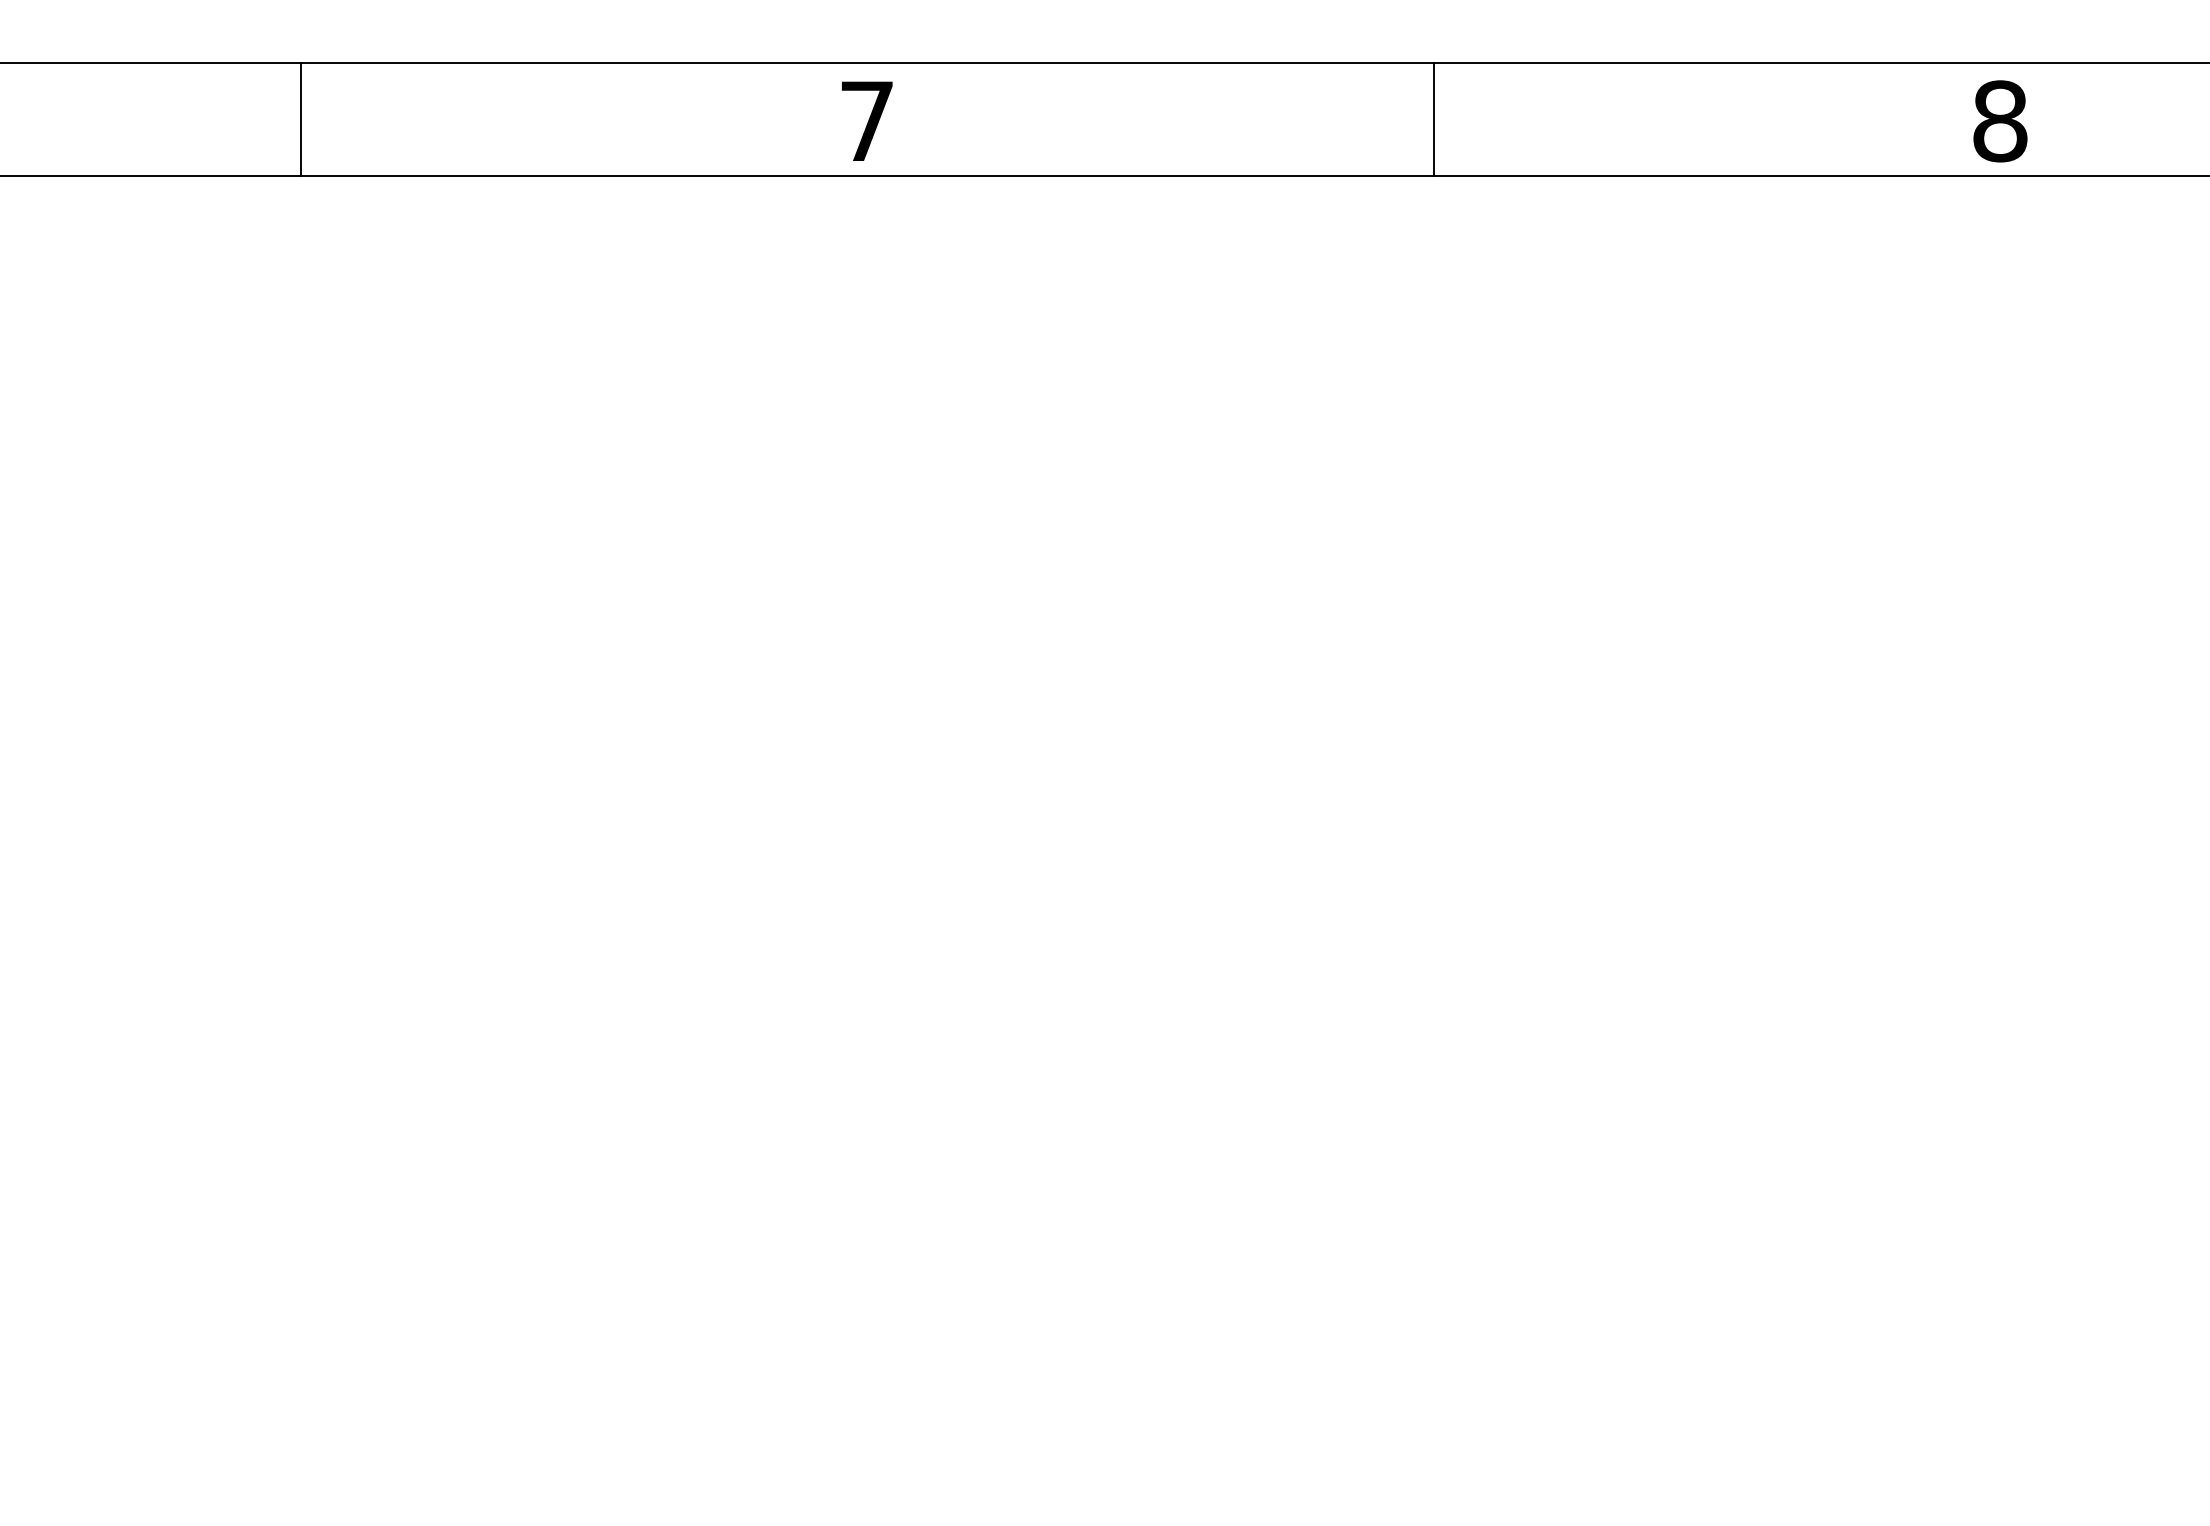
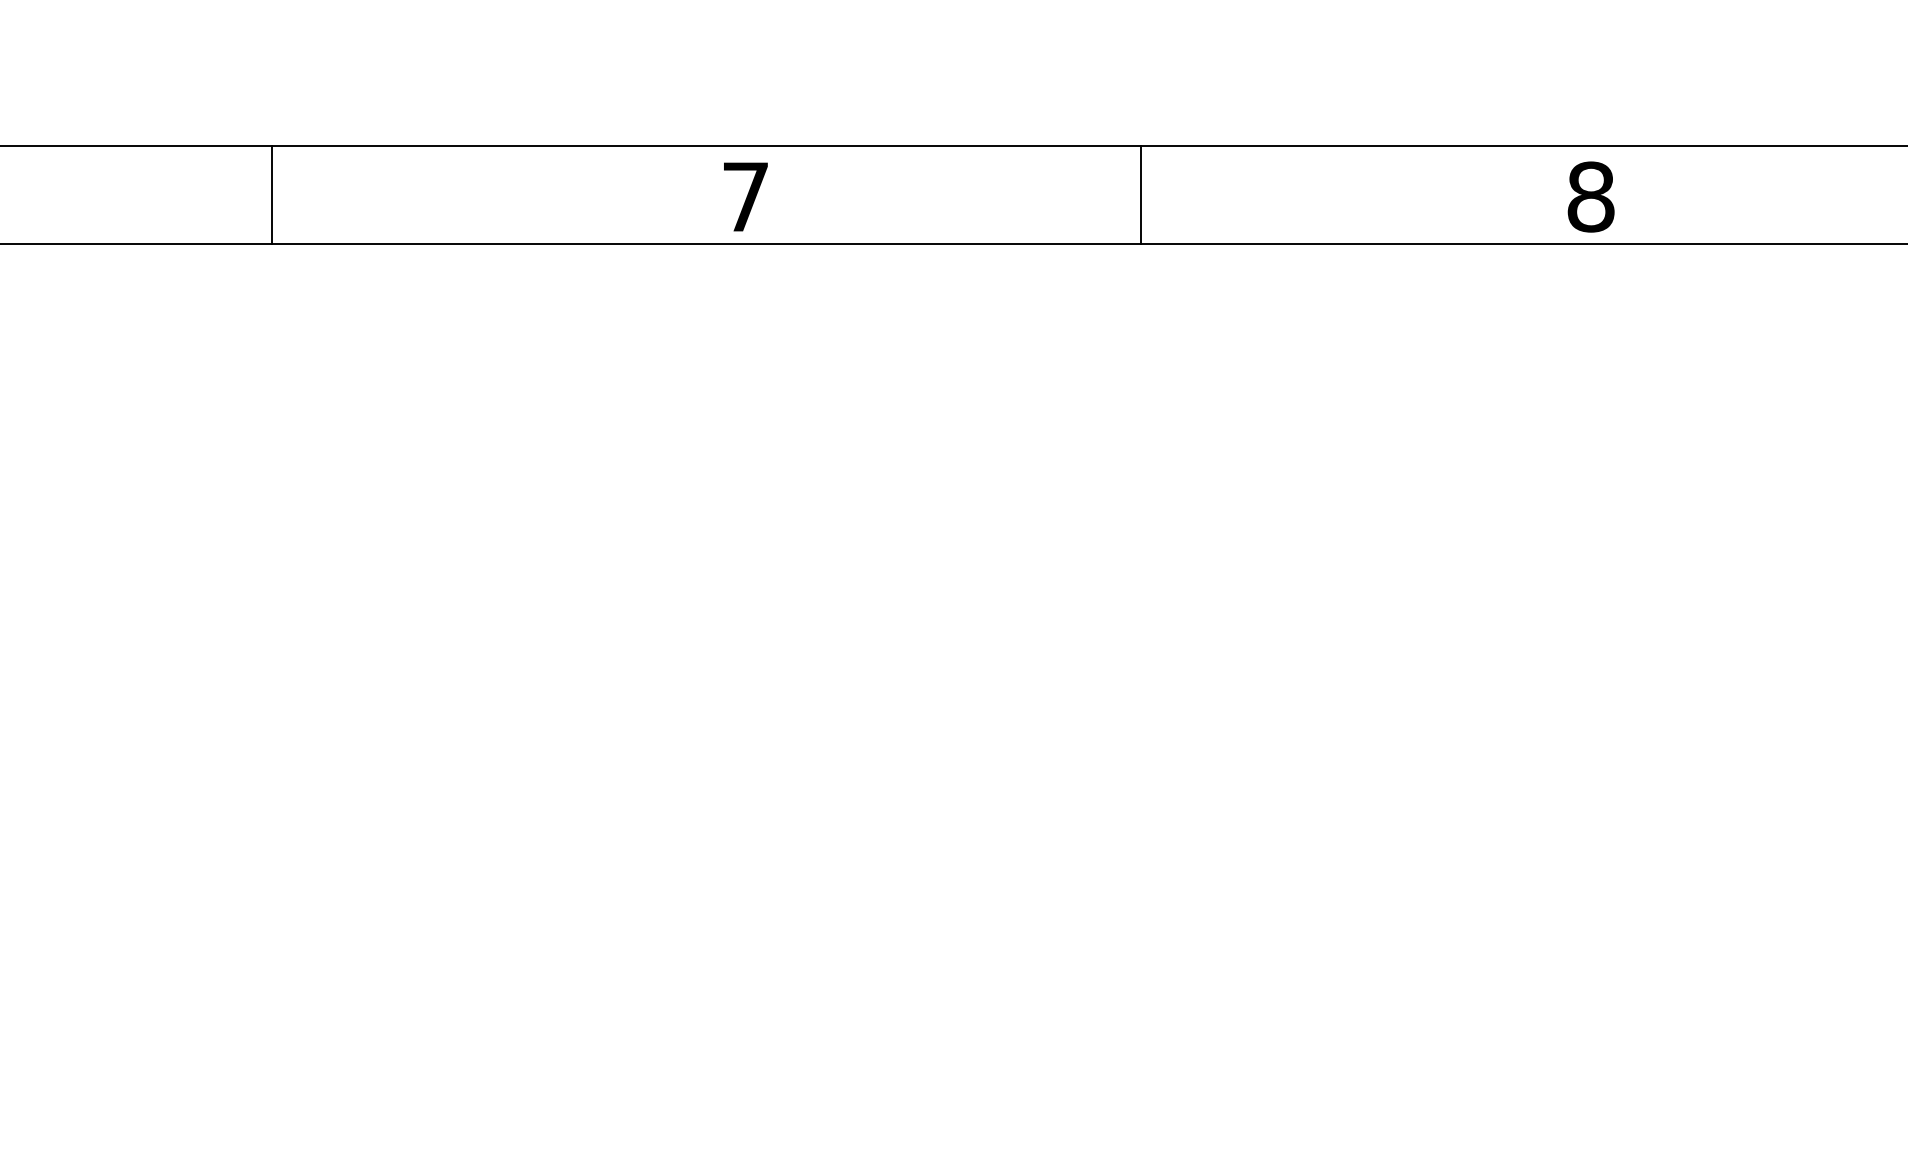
line: (300, 119) -> (271, 195), moved
line: (1433, 119) -> (1140, 195), moved
text: (867, 120) -> (746, 196), moved
text: (2000, 121) -> (1591, 197), moved

